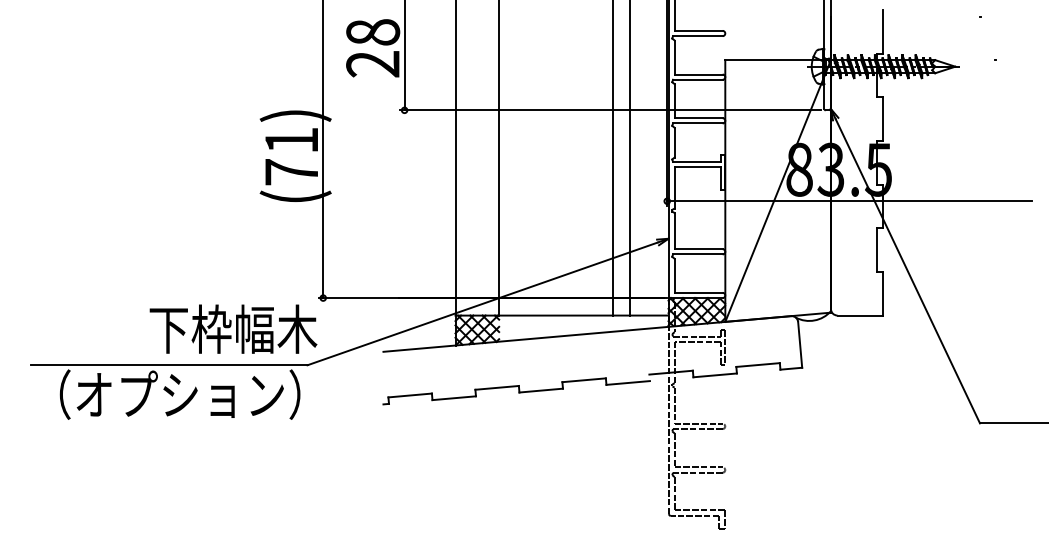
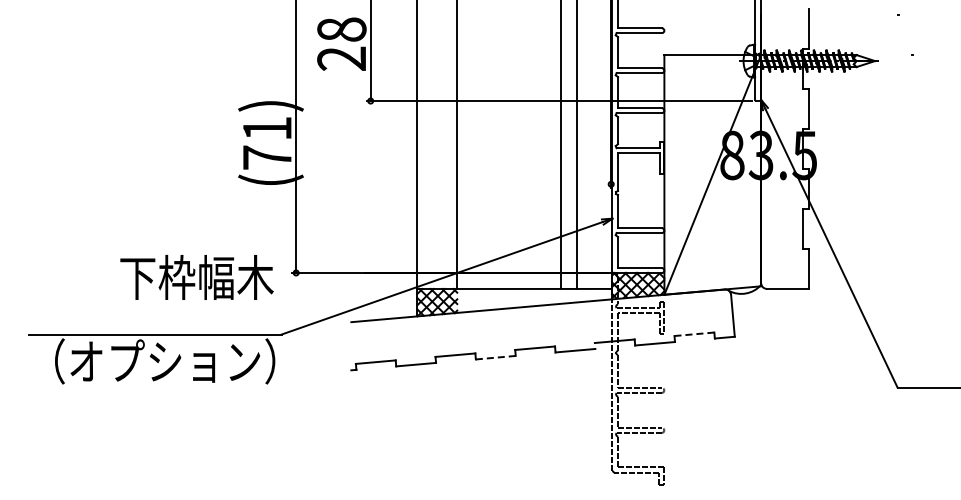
line: (849, 201) -> (778, 184), removed
text: (232, 328) -> (196, 276), moved
line: (758, 365) -> (694, 334), solid -> dashed
line: (540, 390) -> (495, 357), solid -> dashed

